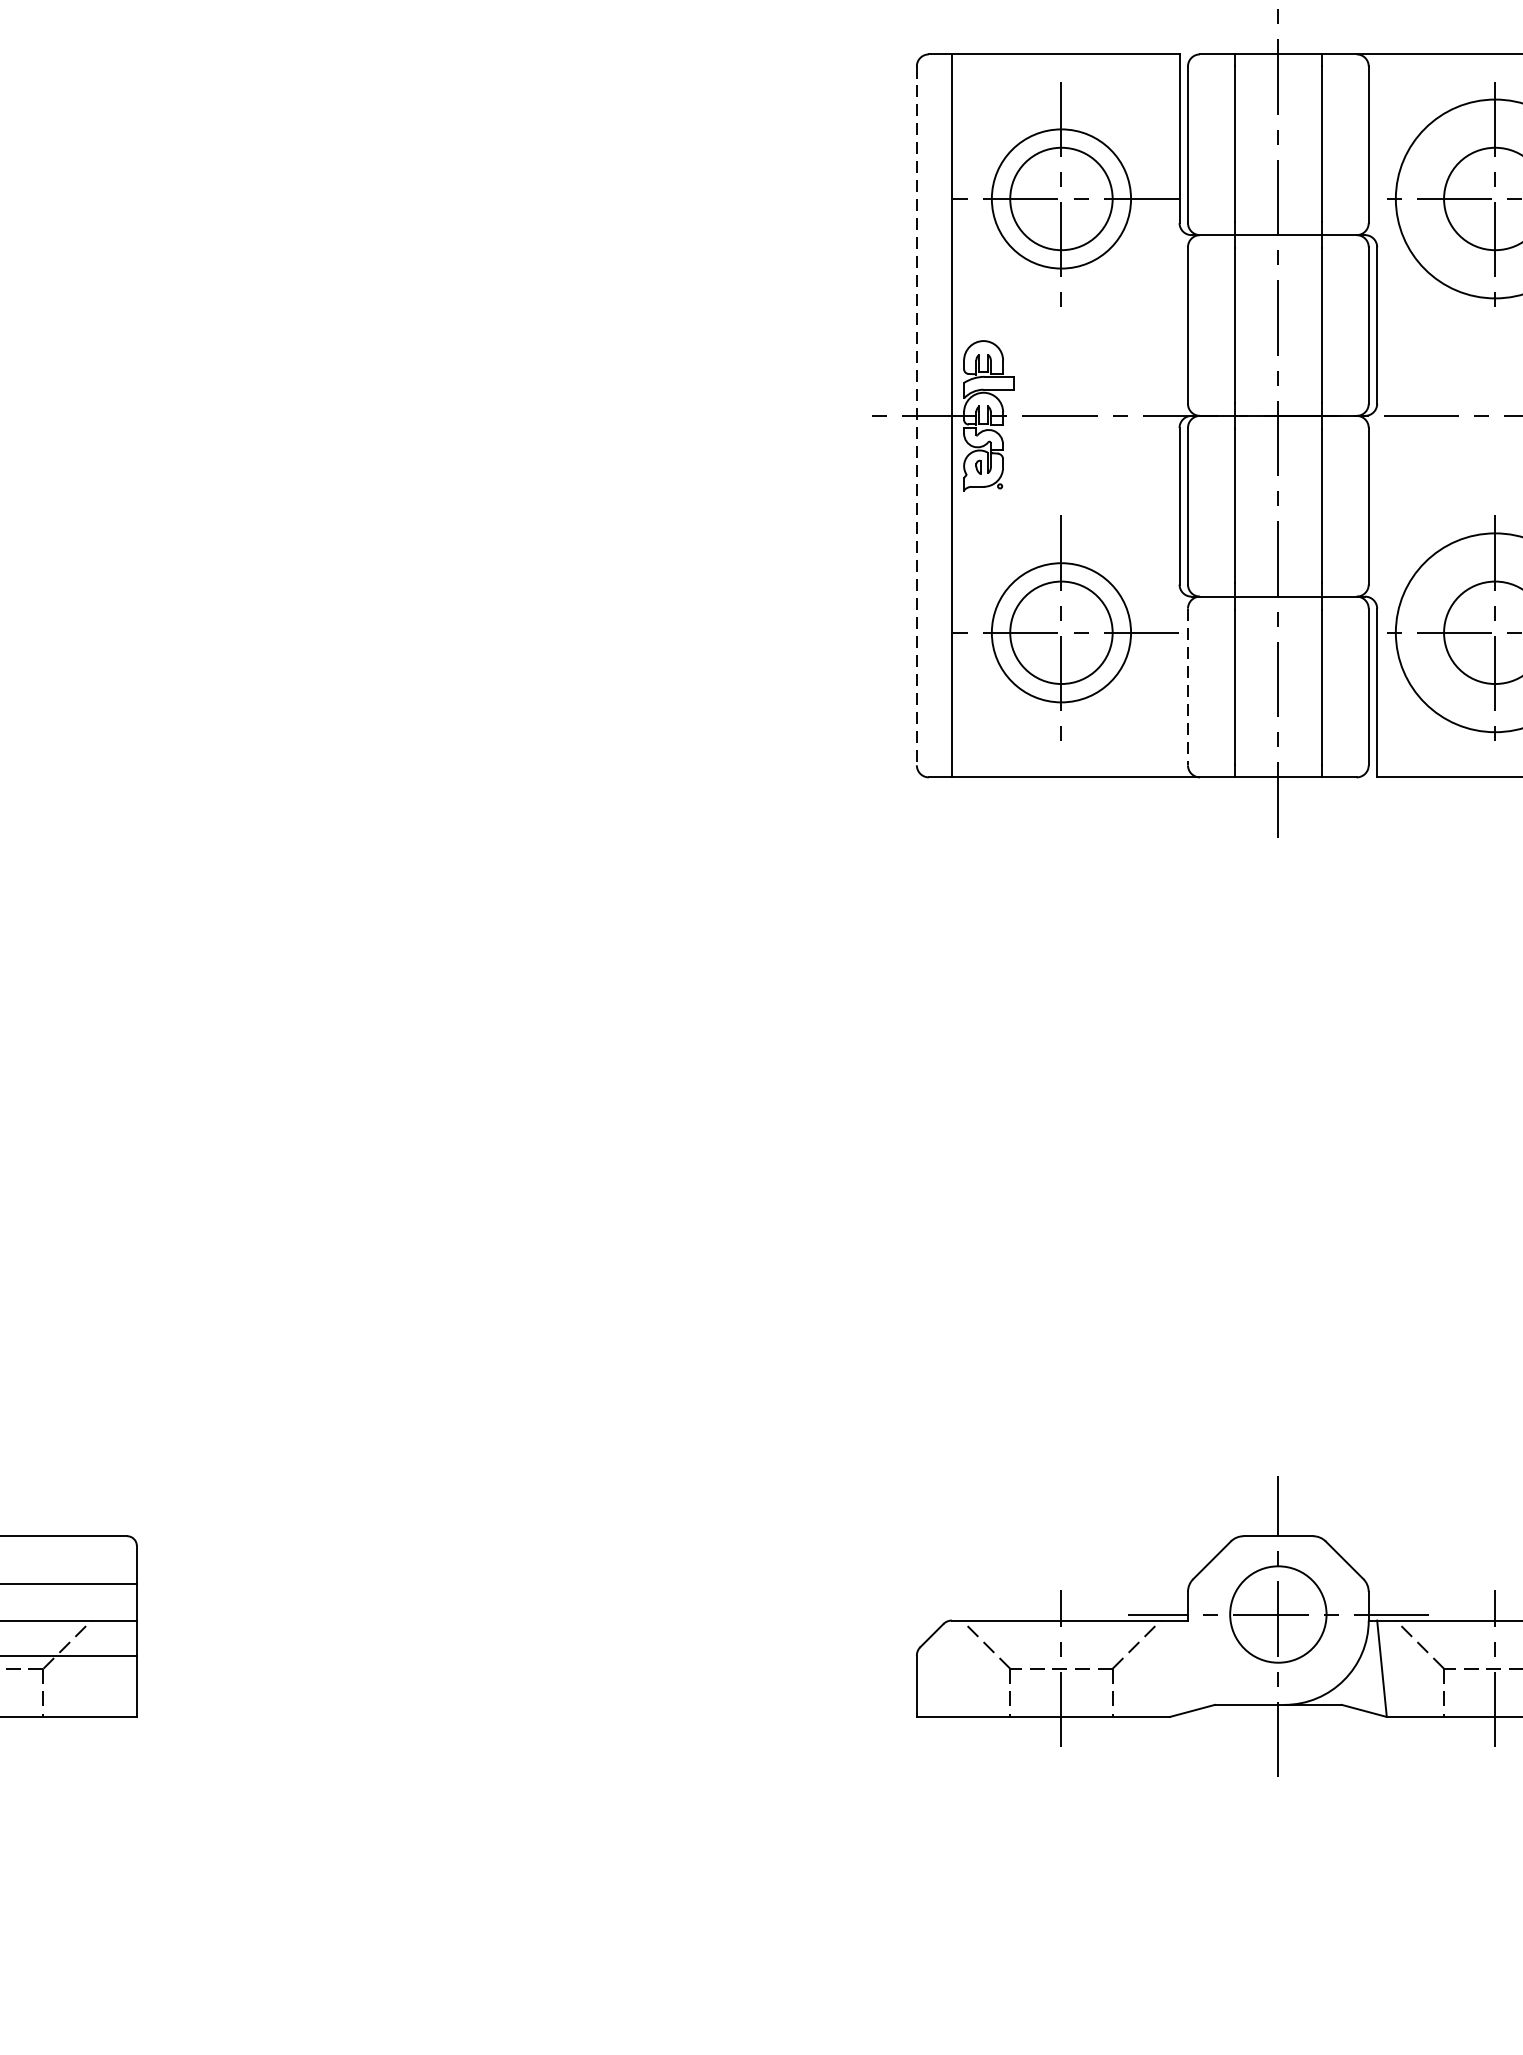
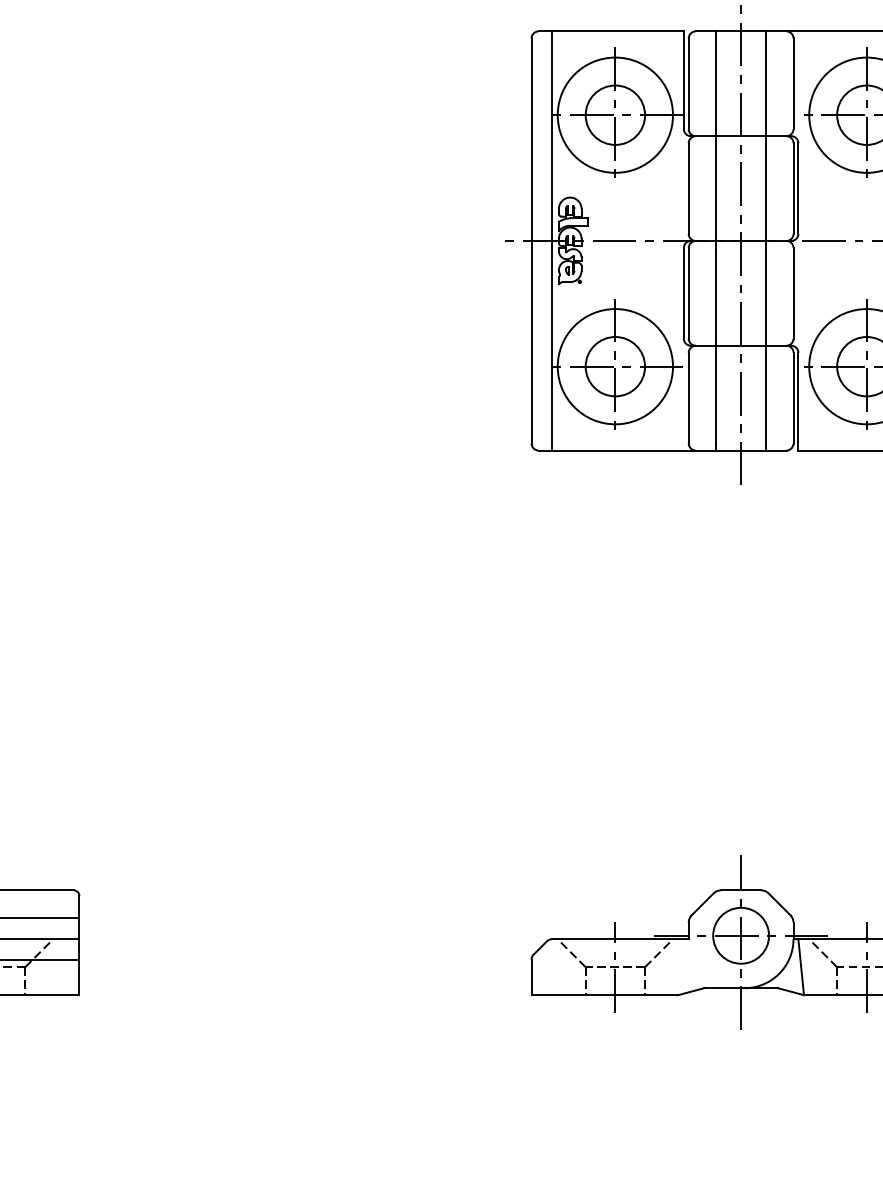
circle: (1061, 197) -> (615, 114), size x1.43
line: (916, 415) -> (531, 240), dashed -> solid
circle: (1061, 632) -> (615, 366), size x1.43
line: (1187, 687) -> (688, 398), dashed -> solid

